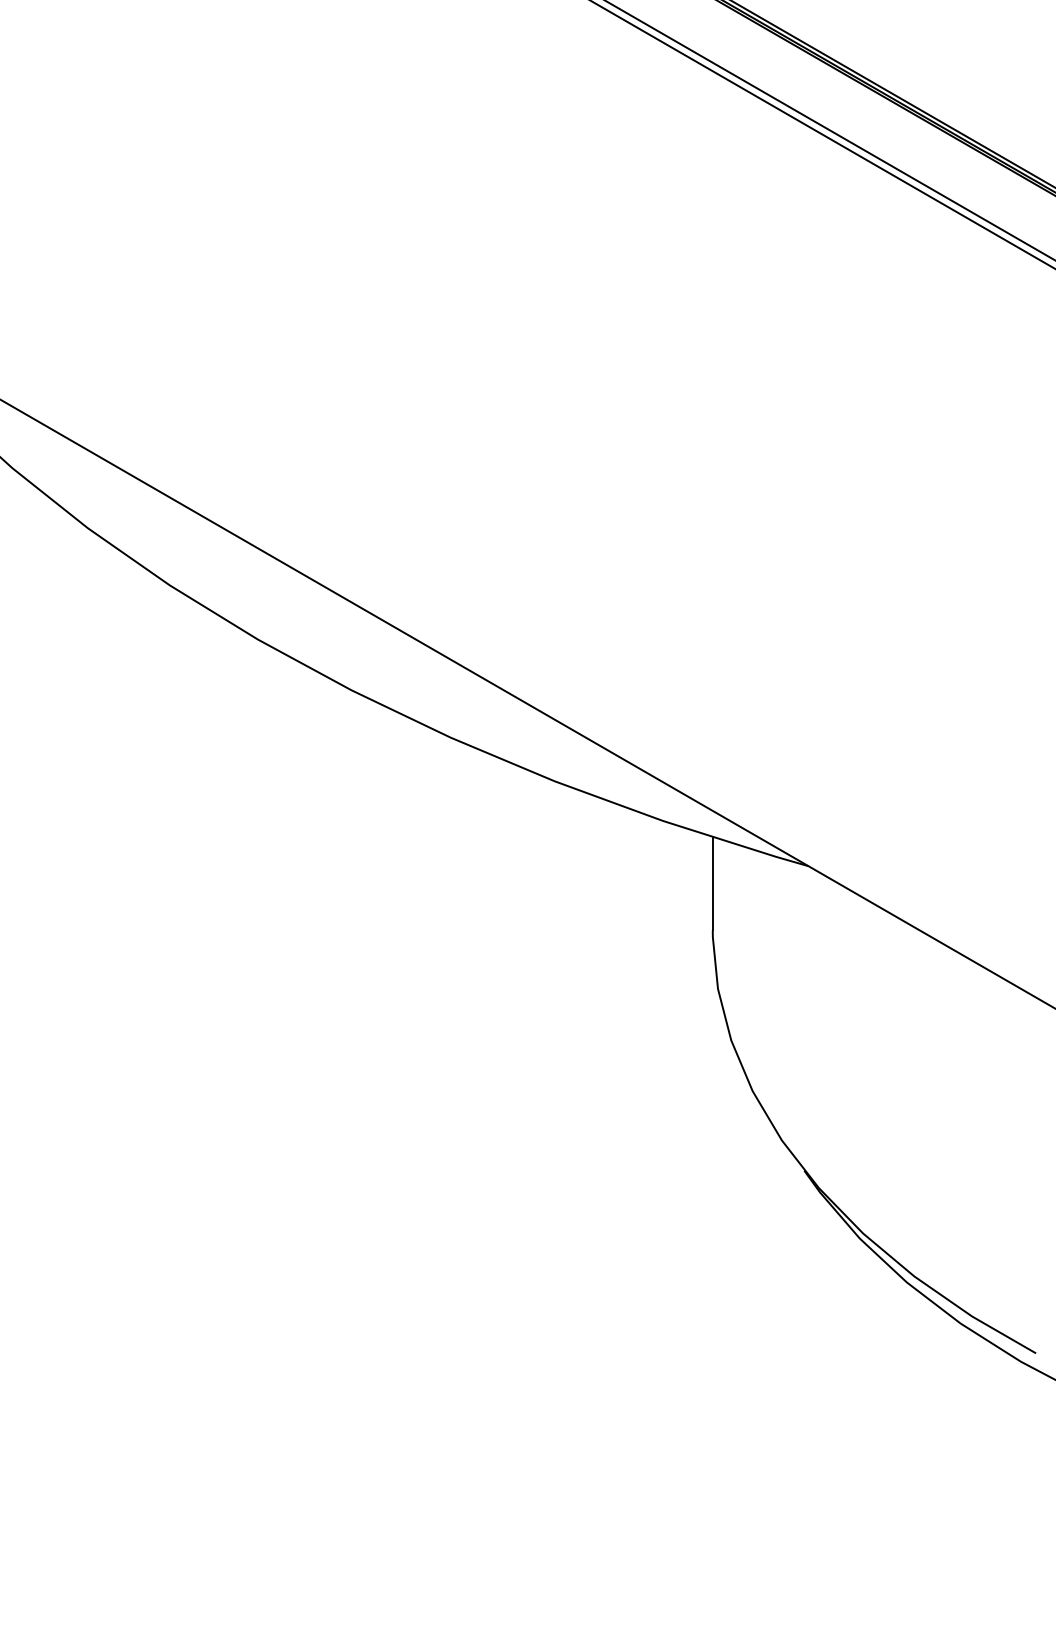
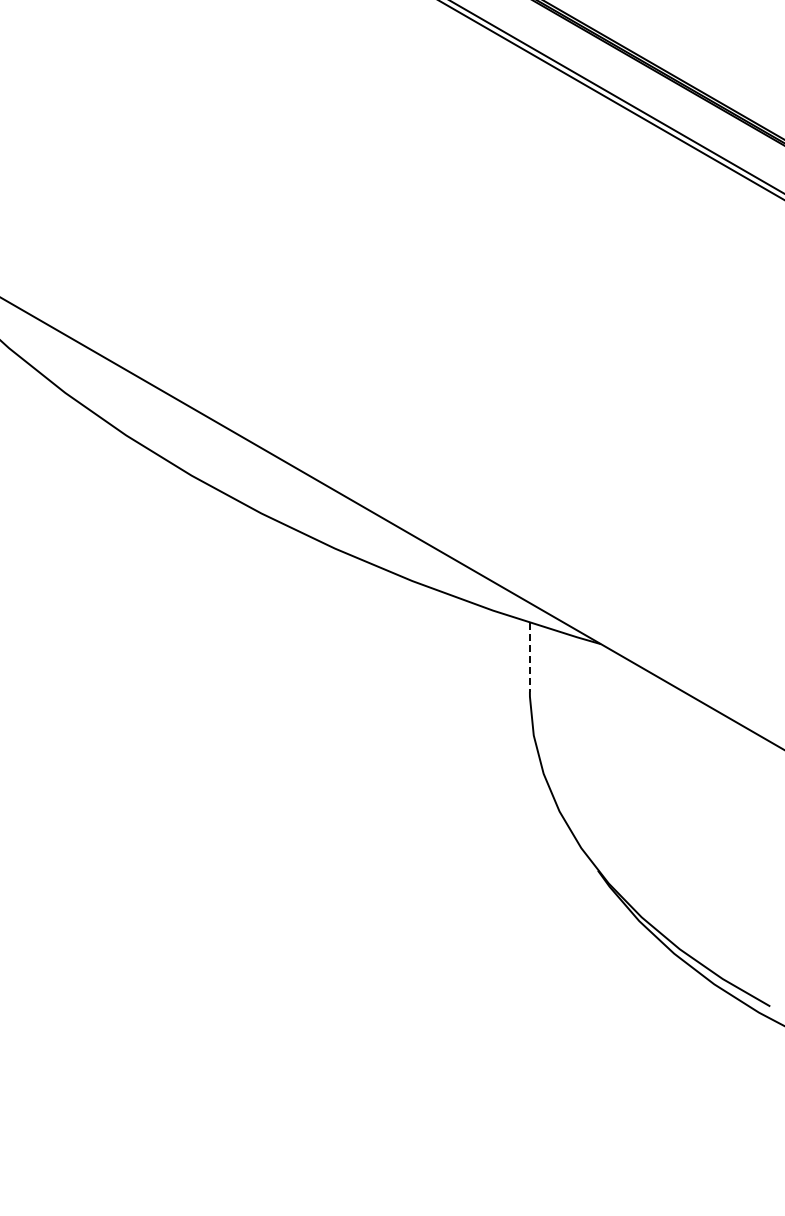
line: (712, 884) -> (529, 657), solid -> dashed

